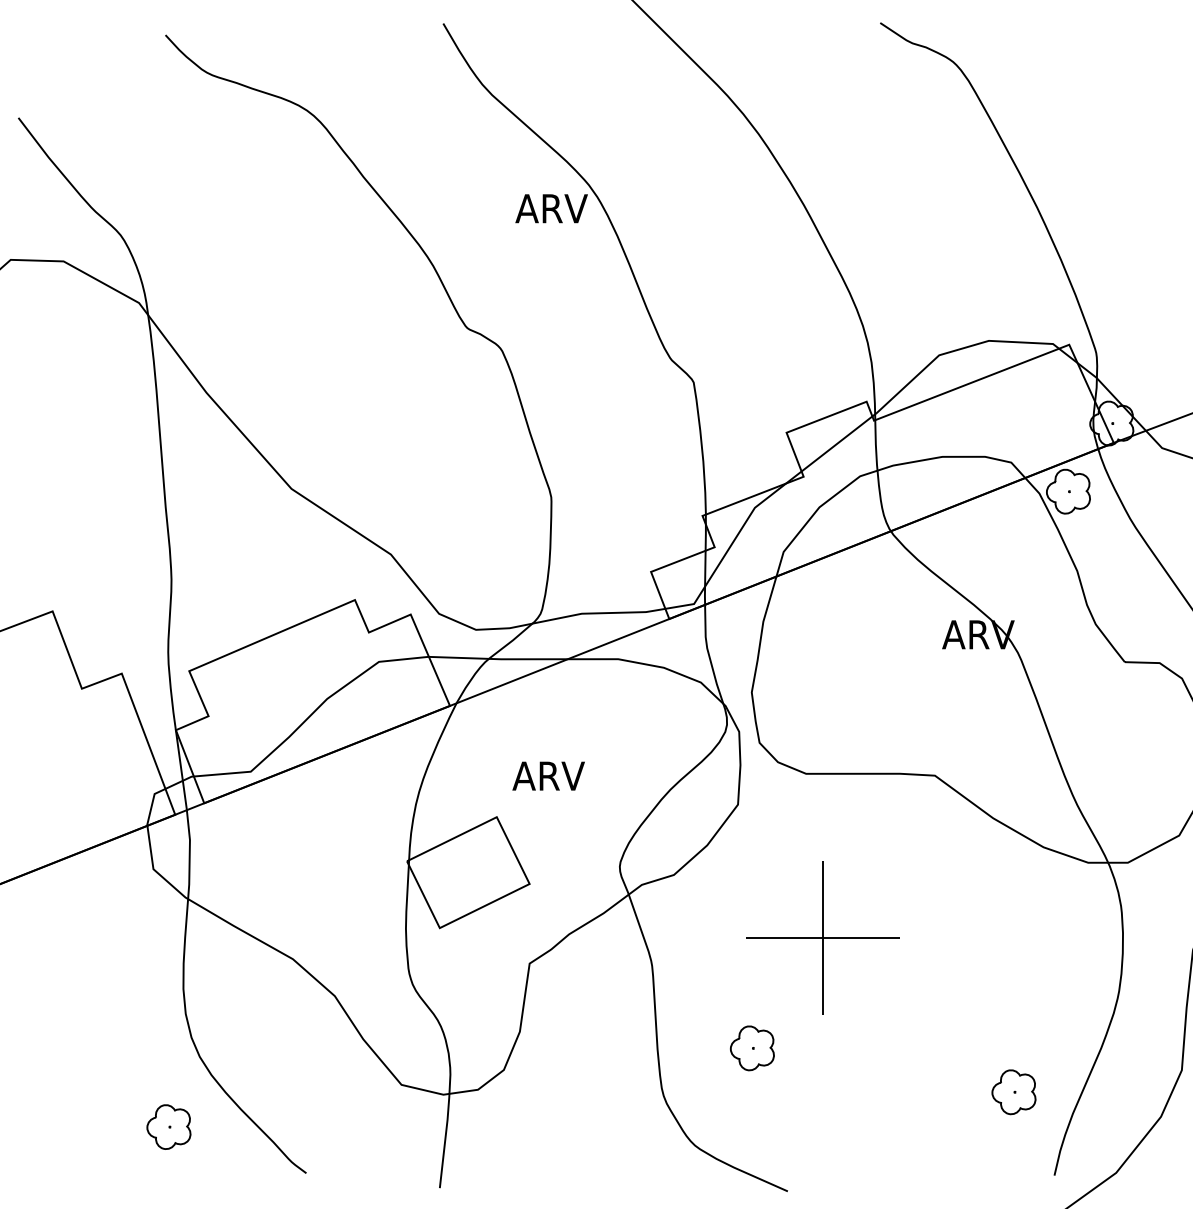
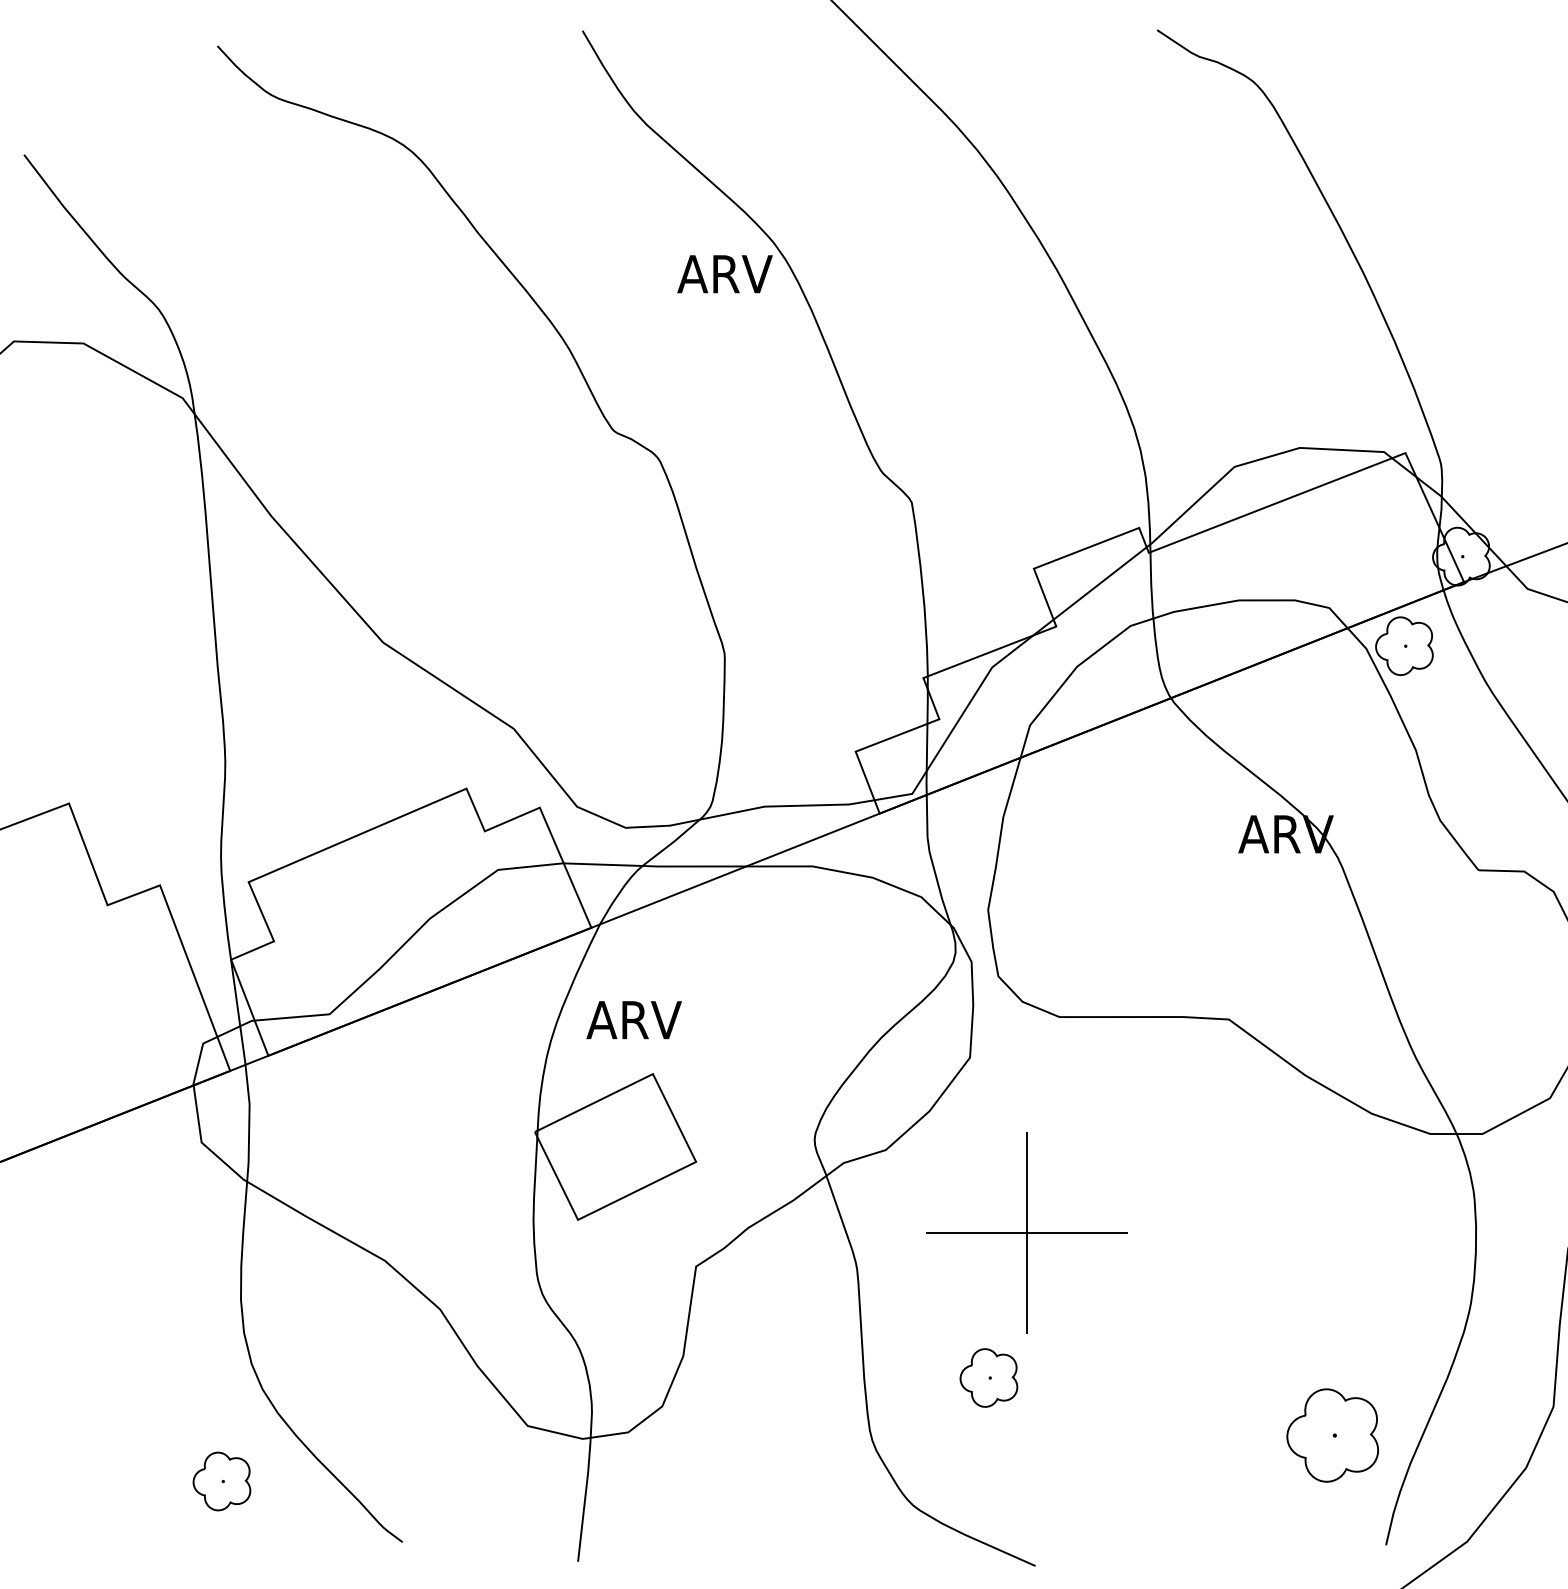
text: (548, 776) -> (633, 1020), moved
part: (822, 937) -> (1026, 1232), moved
part: (1013, 1092) -> (1332, 1435), size x1.6

